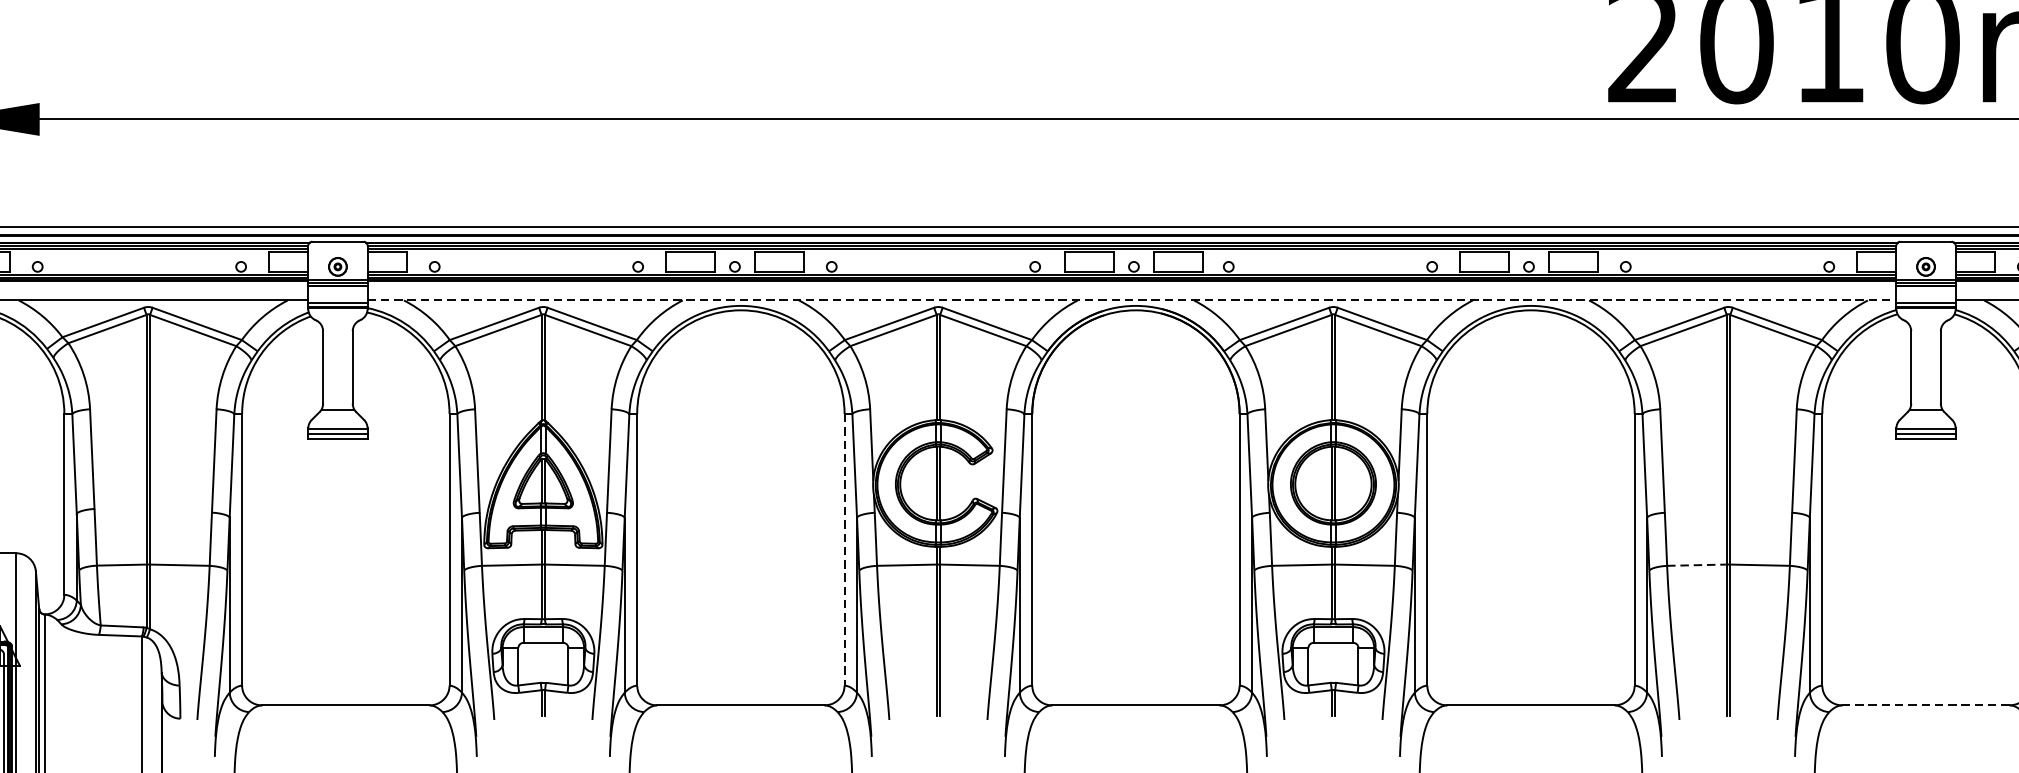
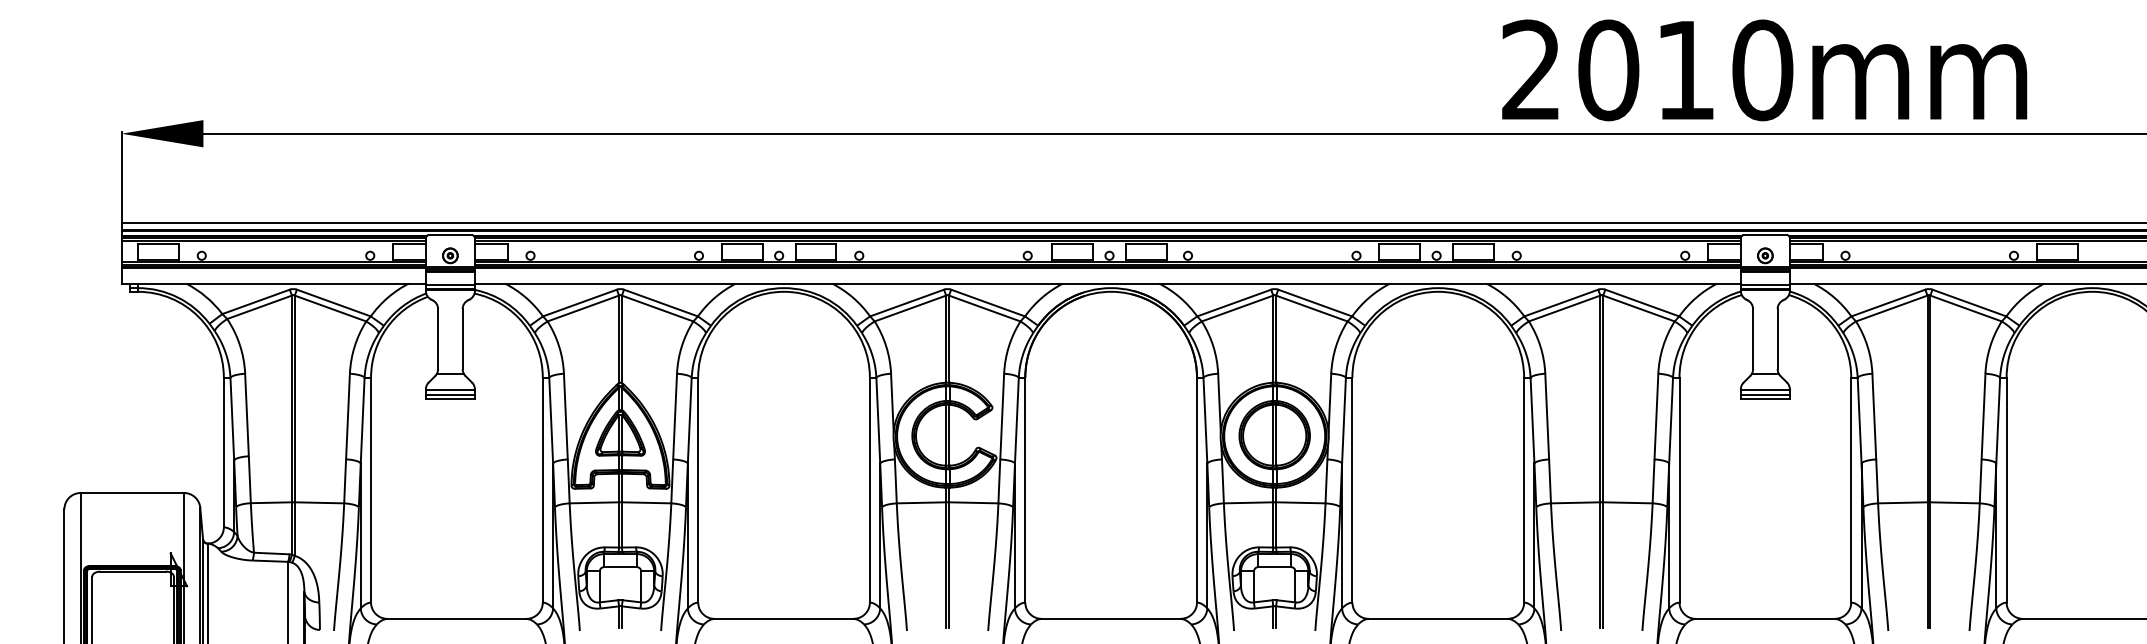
line: (1131, 300) -> (1107, 283), dashed -> solid
line: (844, 550) -> (869, 490), dashed -> solid
line: (1696, 564) -> (1575, 502), dashed -> solid
line: (1924, 704) -> (1764, 618), dashed -> solid

